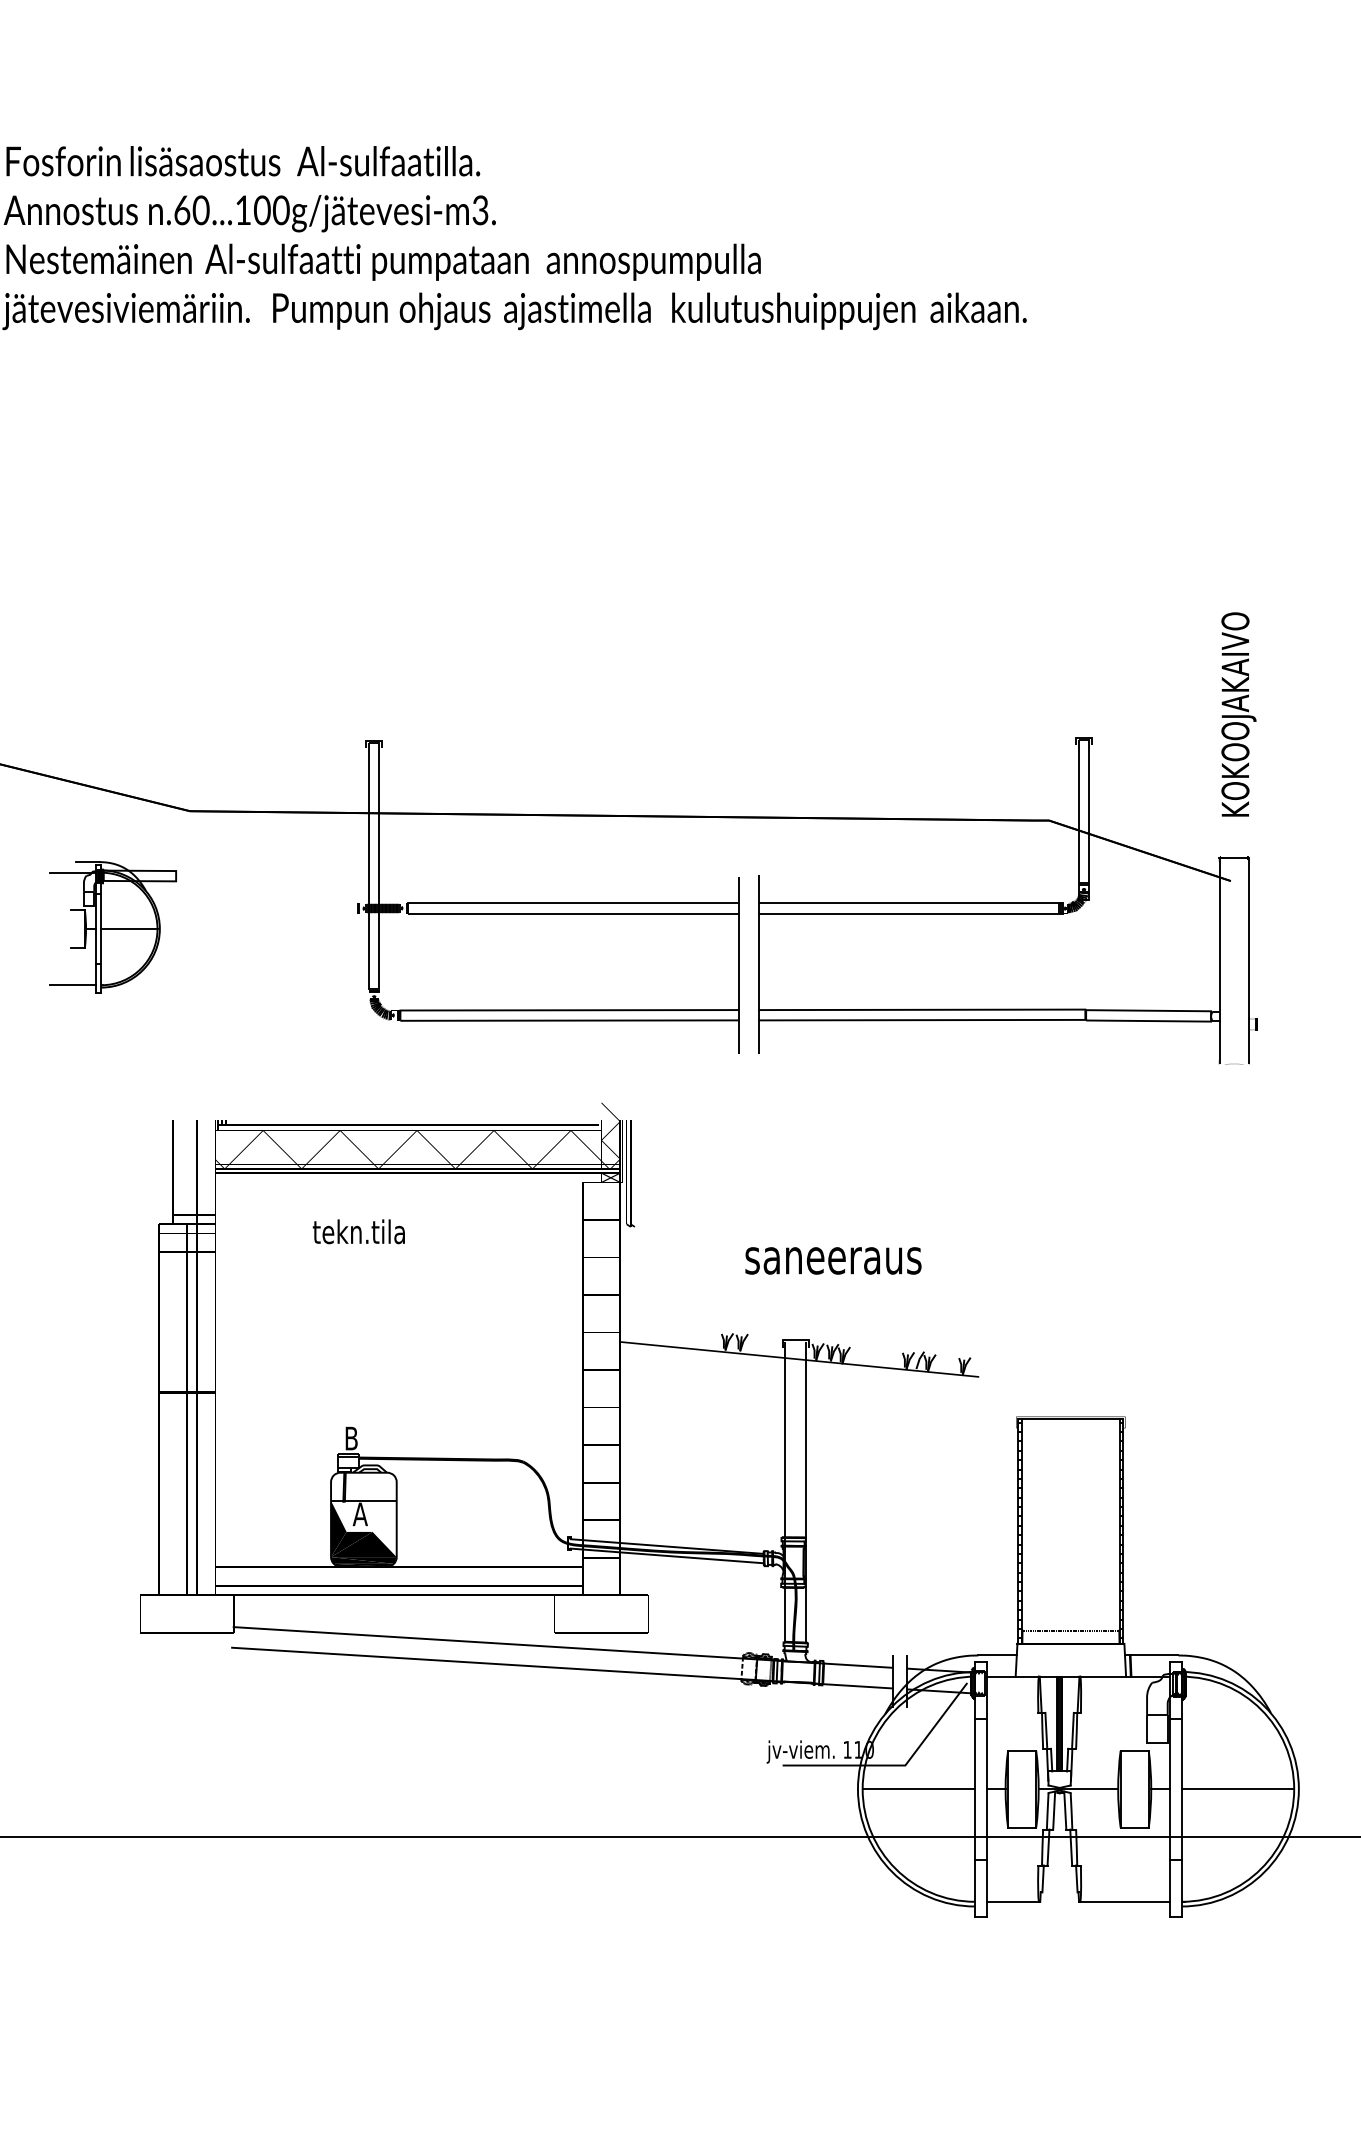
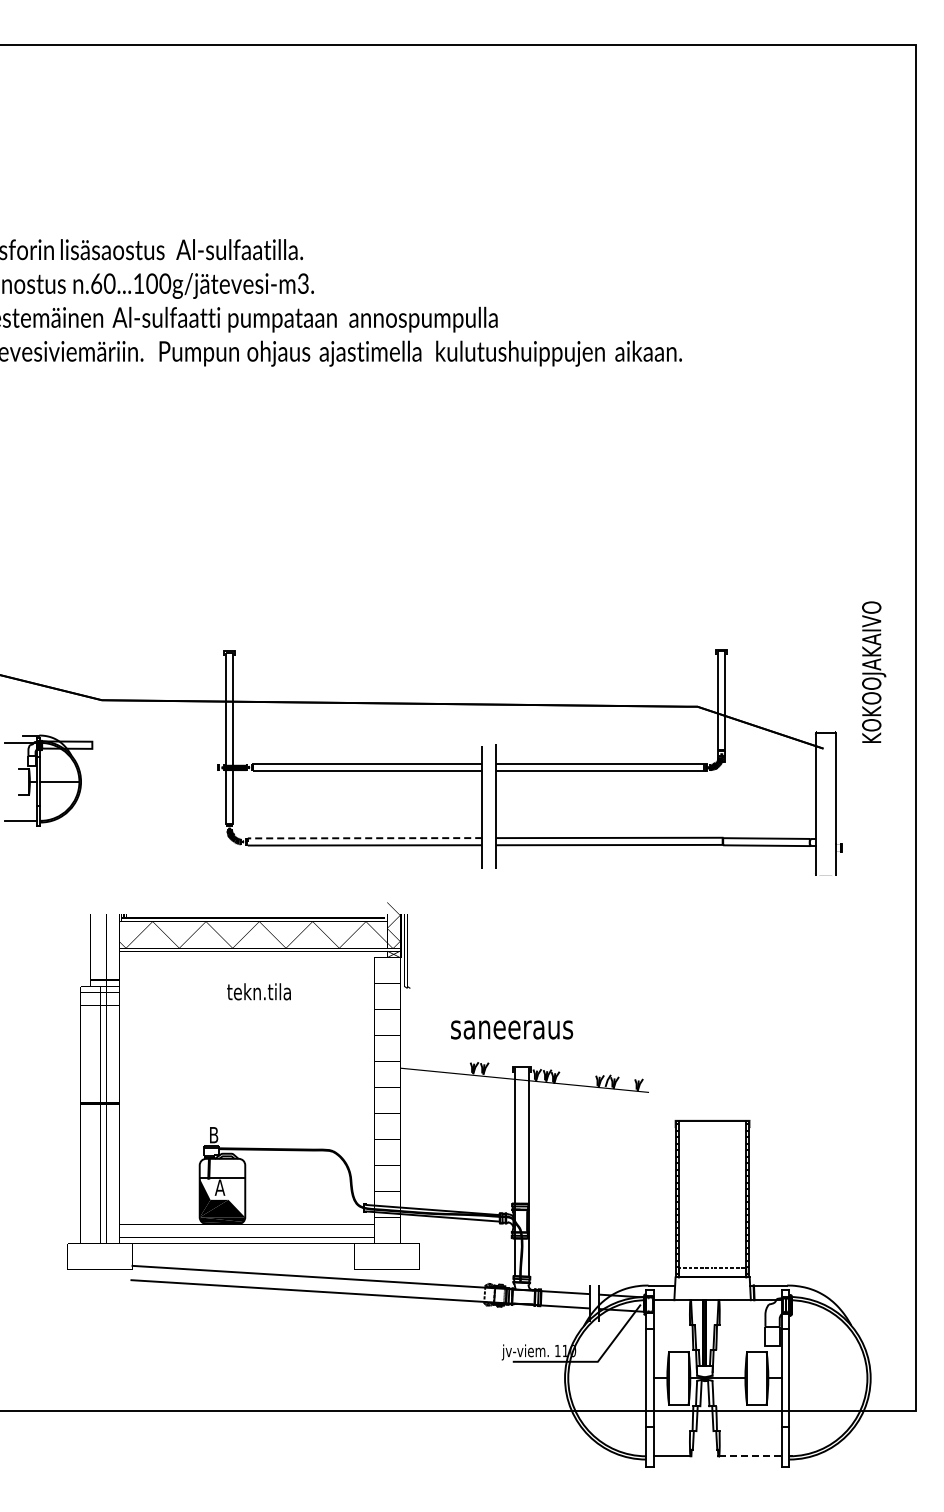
text: (1239, 713) -> (874, 671), moved
line: (562, 1010) -> (360, 838), solid -> dashed
text: (358, 1231) -> (258, 991), moved
text: (834, 1260) -> (512, 1029), moved
line: (919, 1789) -> (607, 1378), removed
line: (1238, 1789) -> (828, 1378), removed
line: (1125, 1902) -> (750, 1456), solid -> dashed

